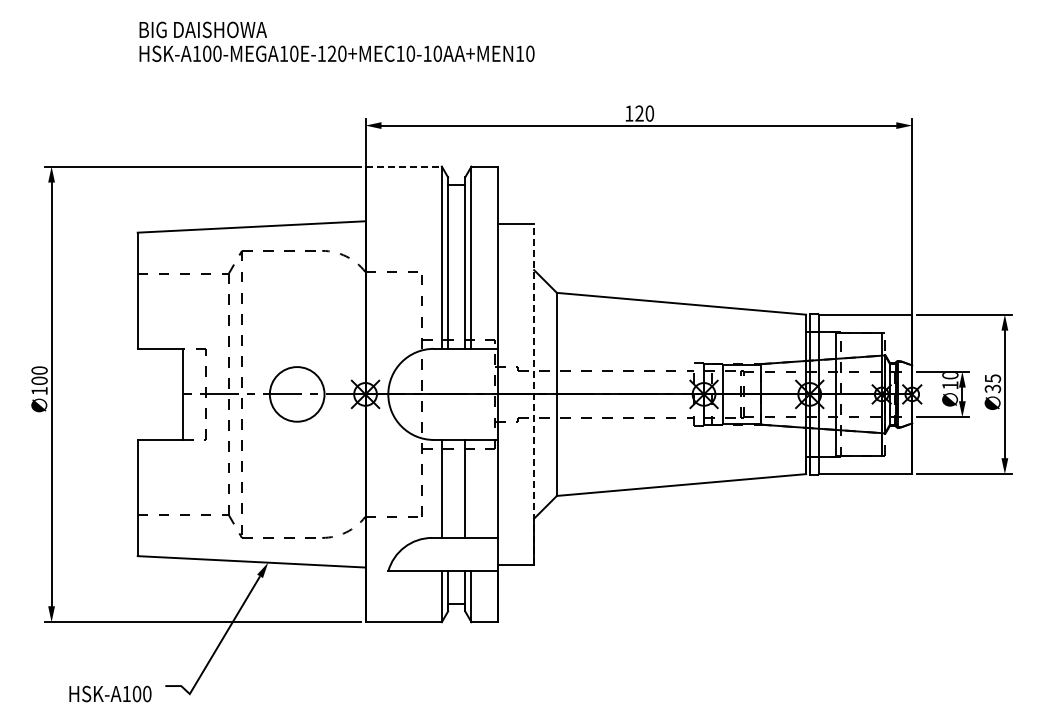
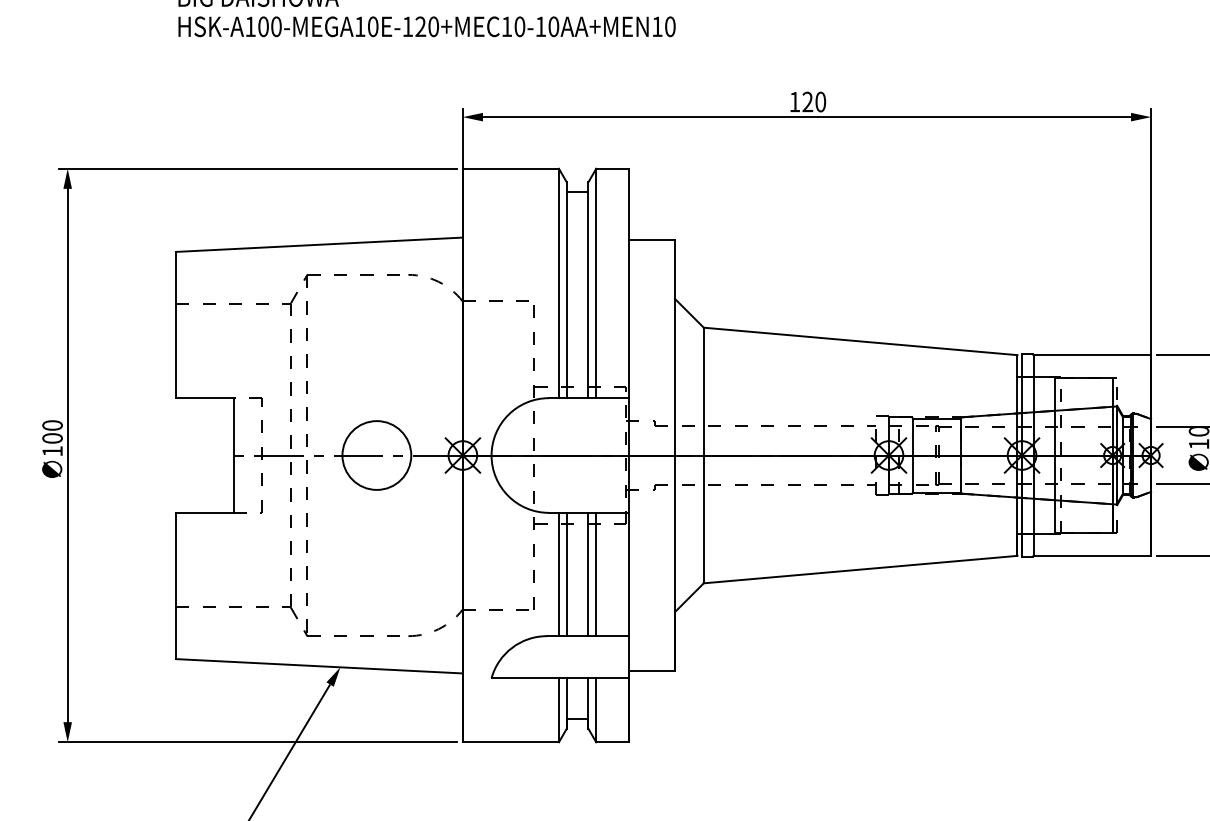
line: (404, 166) -> (511, 168), dashed -> solid
line: (534, 394) -> (675, 455), dashed -> solid
line: (448, 488) -> (567, 573), added
line: (471, 488) -> (596, 573), added

